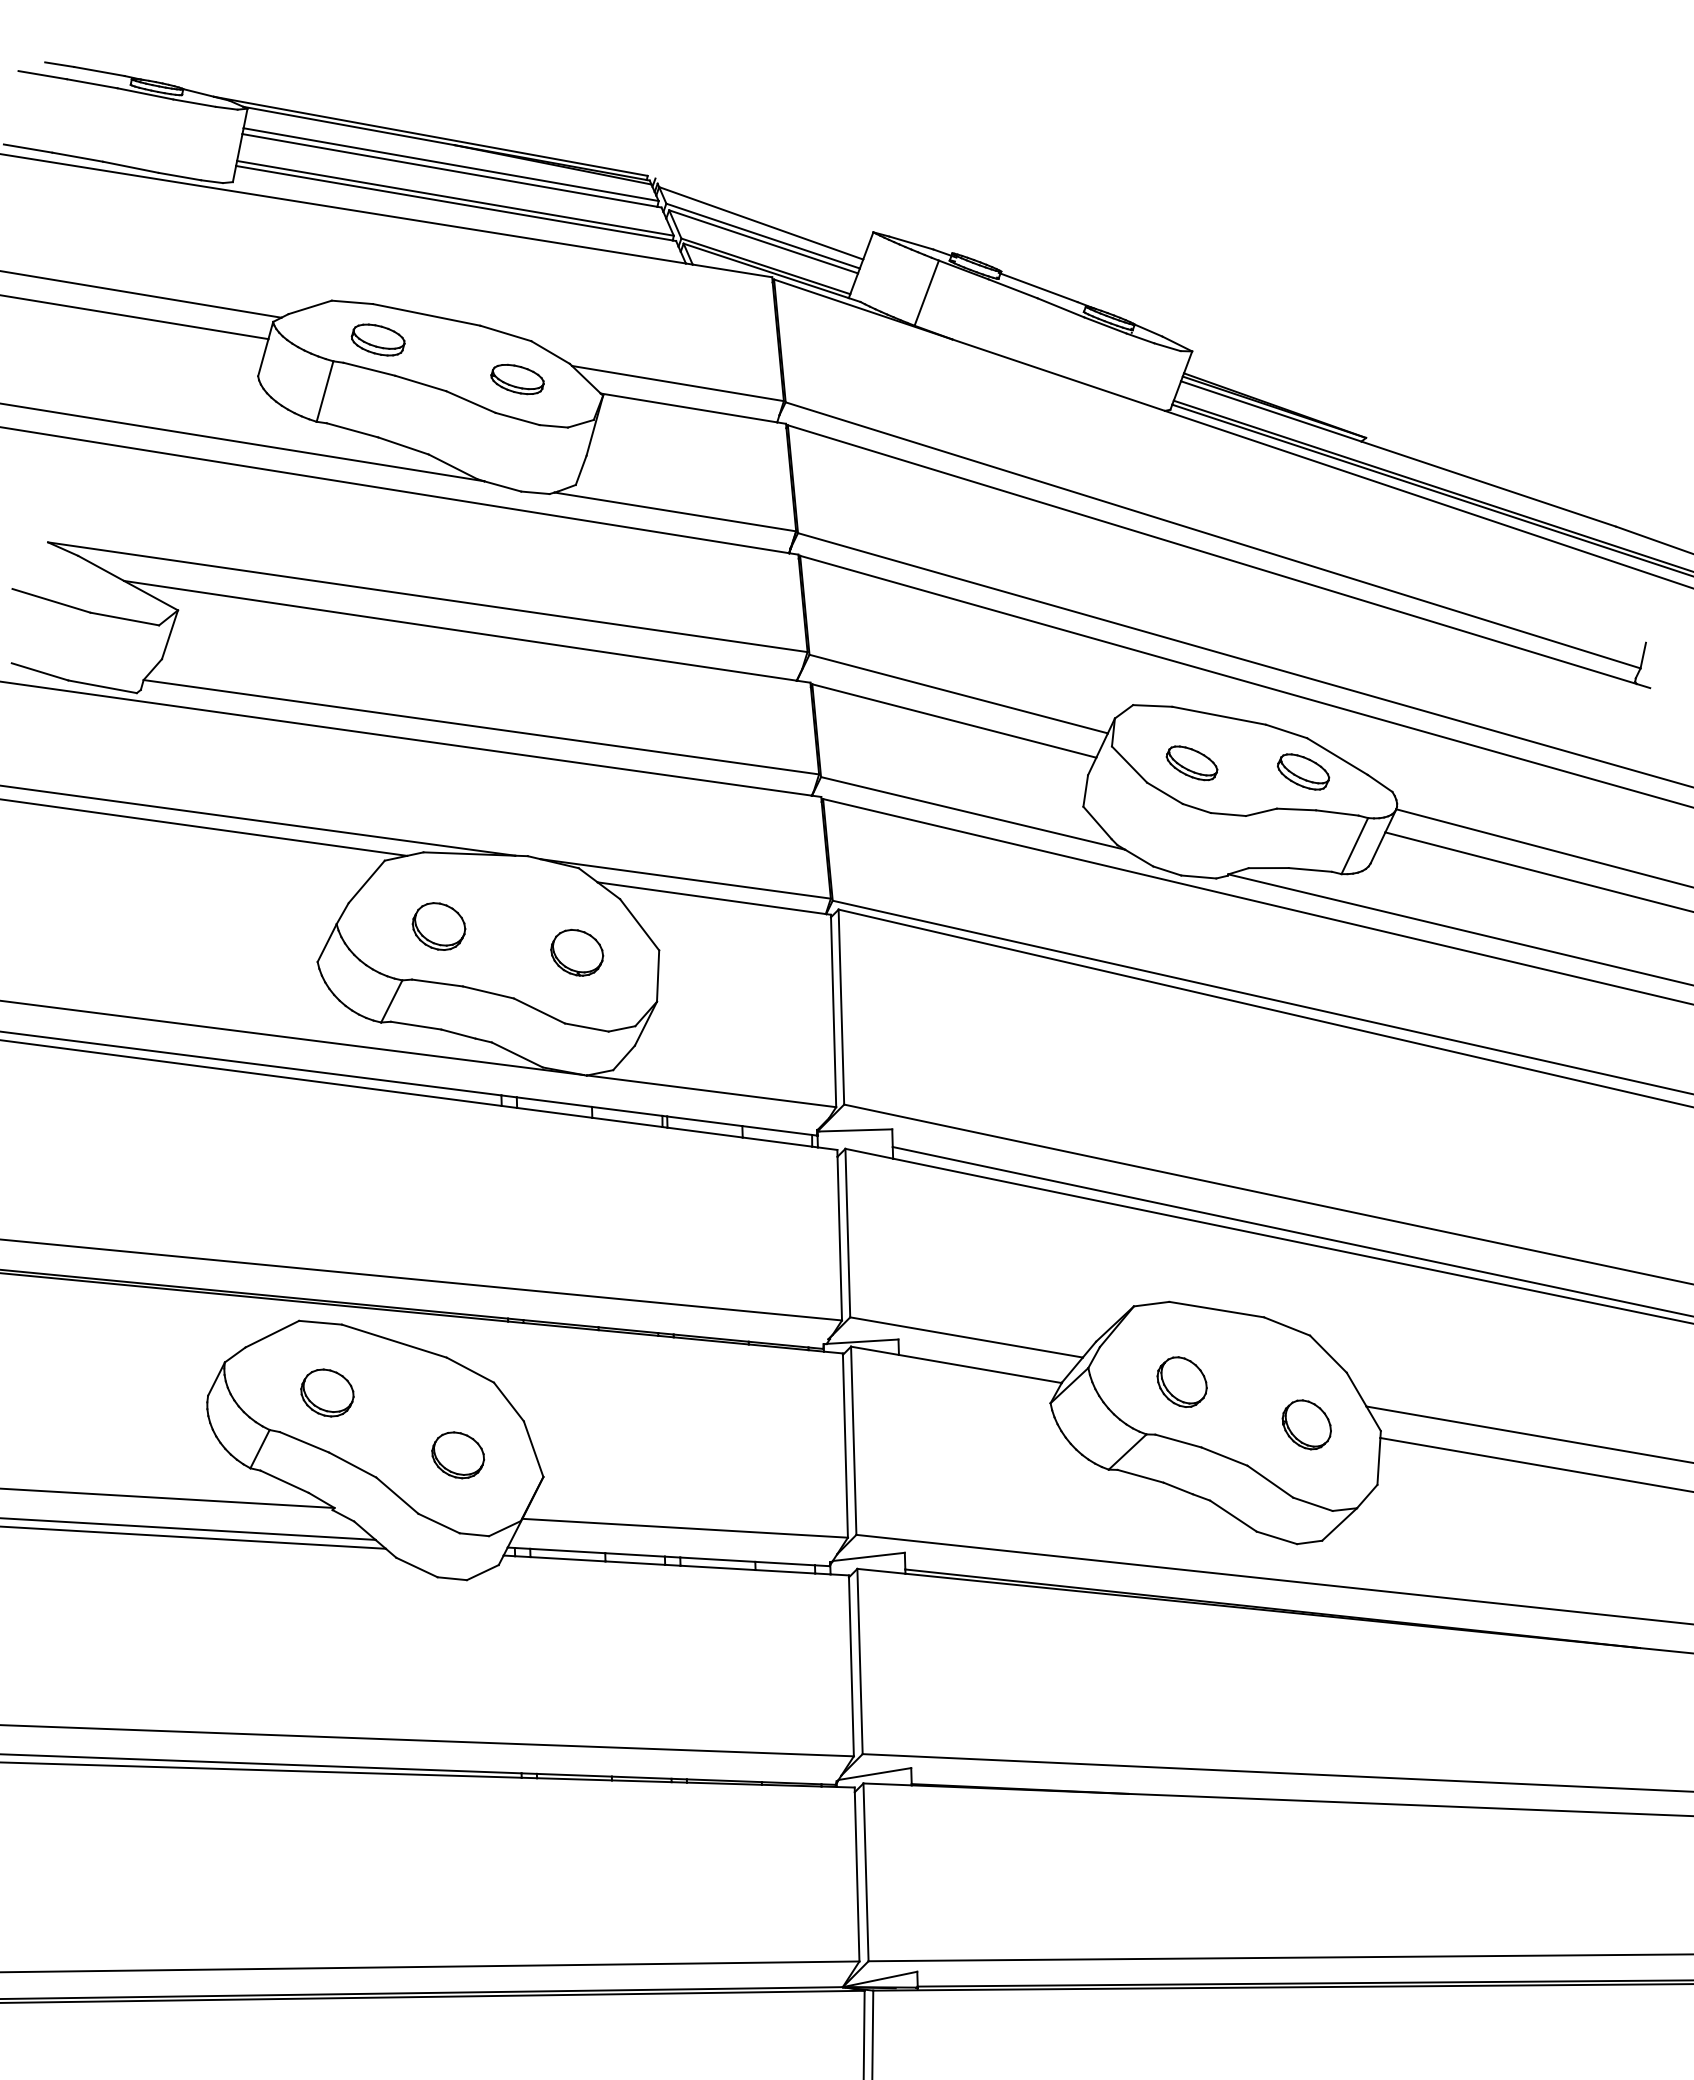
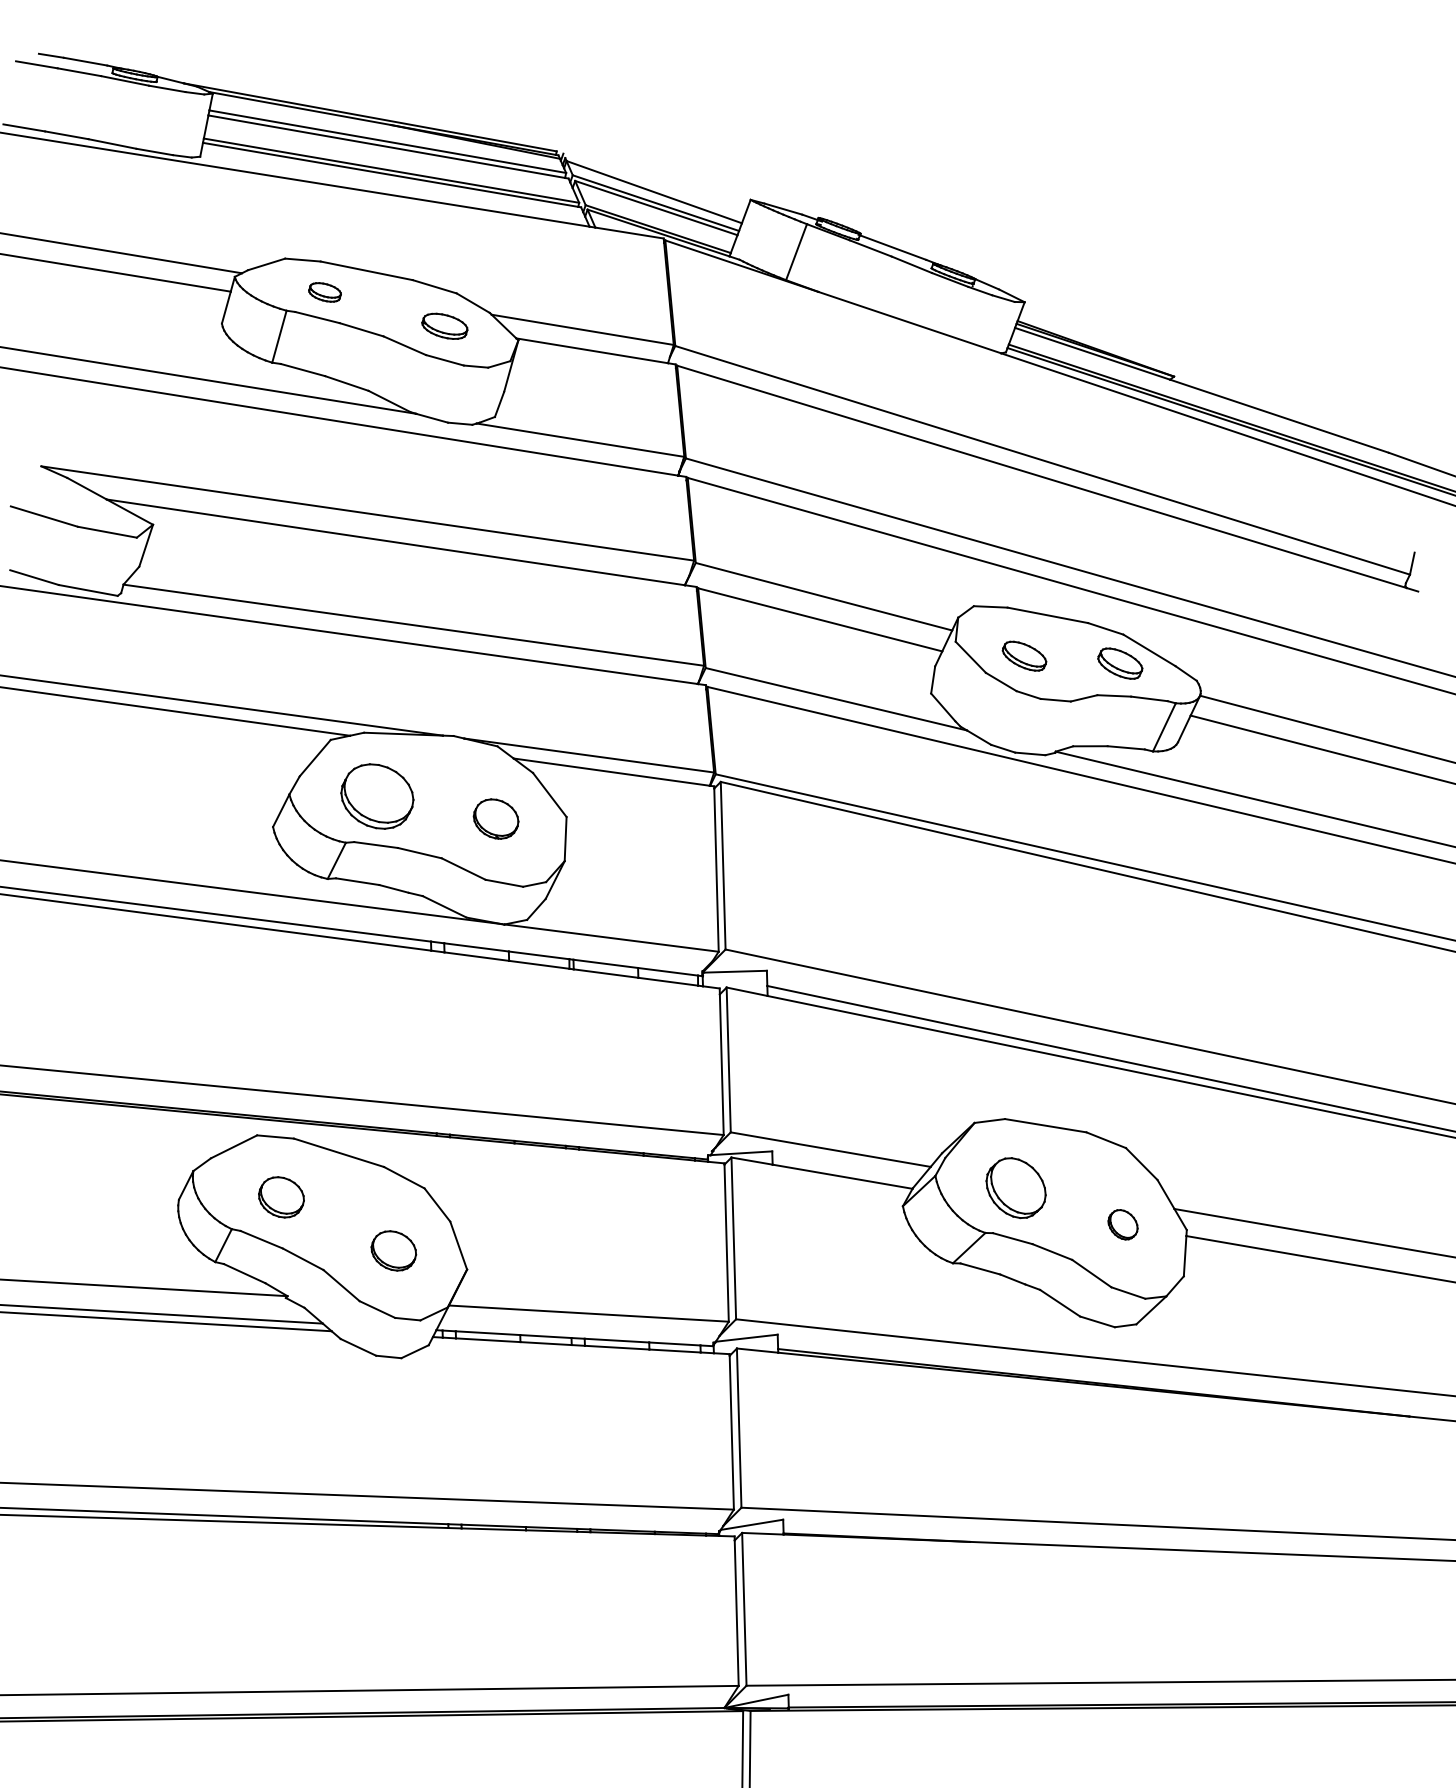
part: (377, 339) -> (324, 291), size x0.7
part: (438, 926) -> (376, 796), size x1.6
part: (1181, 1381) -> (1015, 1187), size x1.4
part: (1306, 1424) -> (1122, 1224), size x0.7

